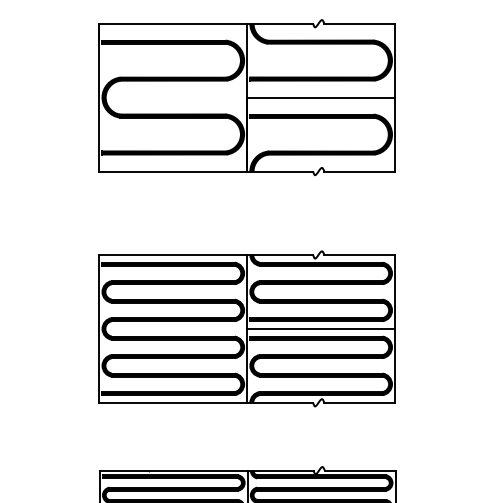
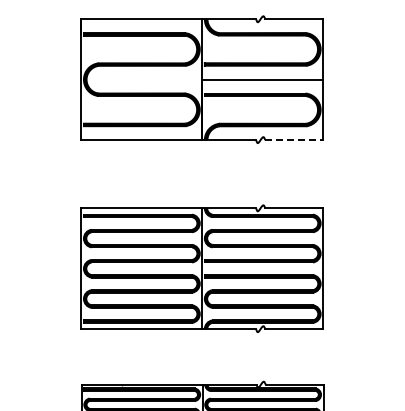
line: (360, 171) -> (294, 140), solid -> dashed
line: (320, 328) -> (262, 268), removed

